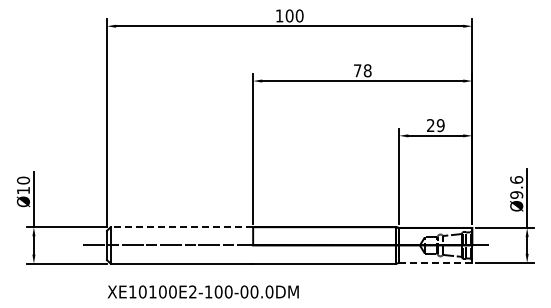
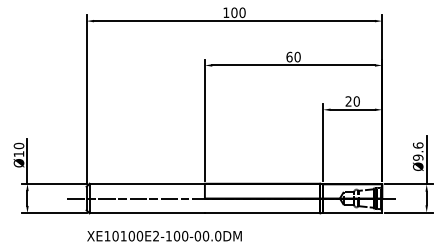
text: (362, 70) -> (293, 56), 78 -> 60
text: (440, 125) -> (356, 101), 29 -> 20
line: (181, 227) -> (146, 183), dashed -> solid
line: (435, 263) -> (352, 213), dashed -> solid

